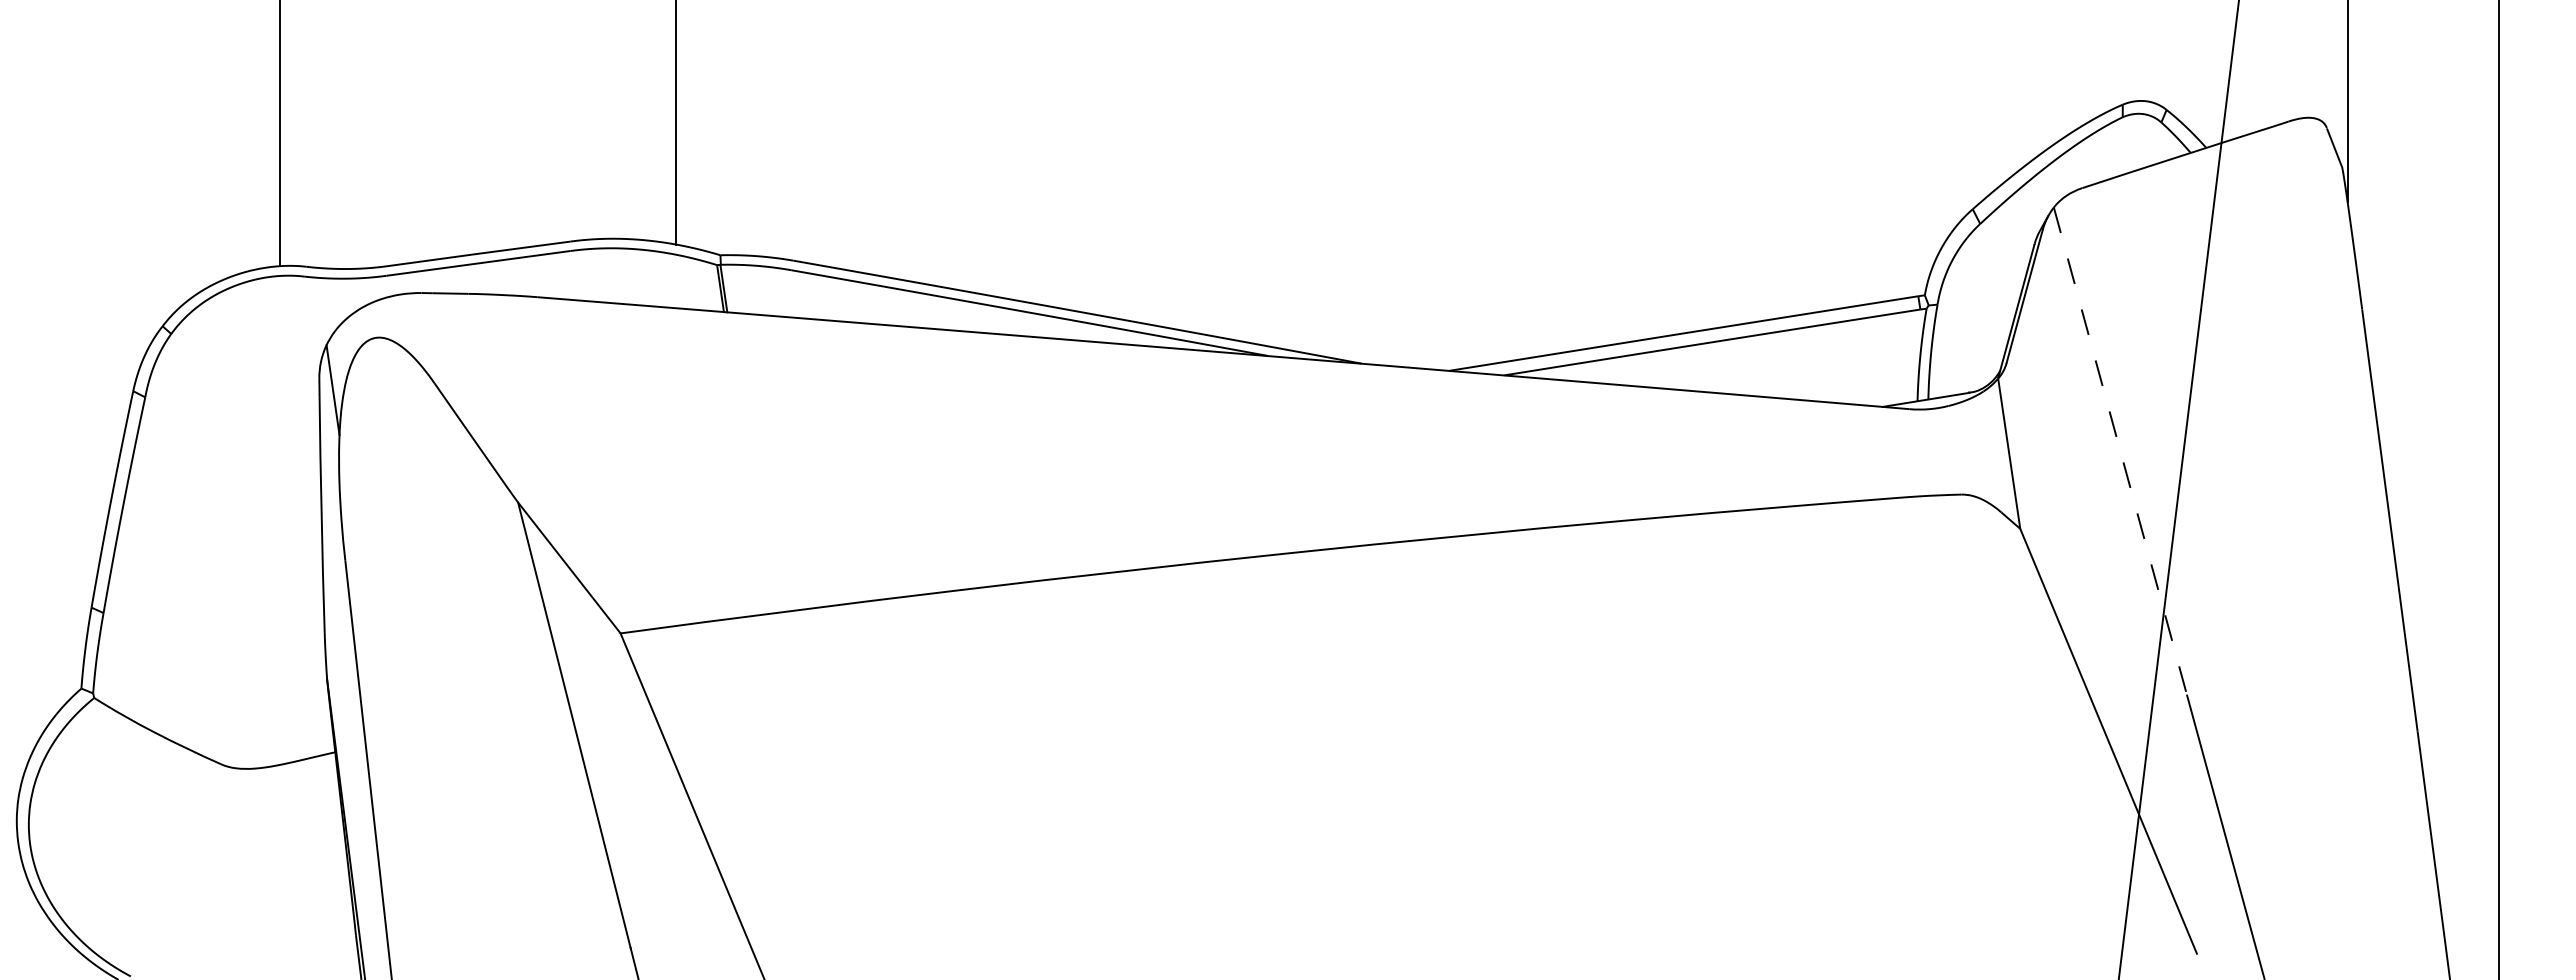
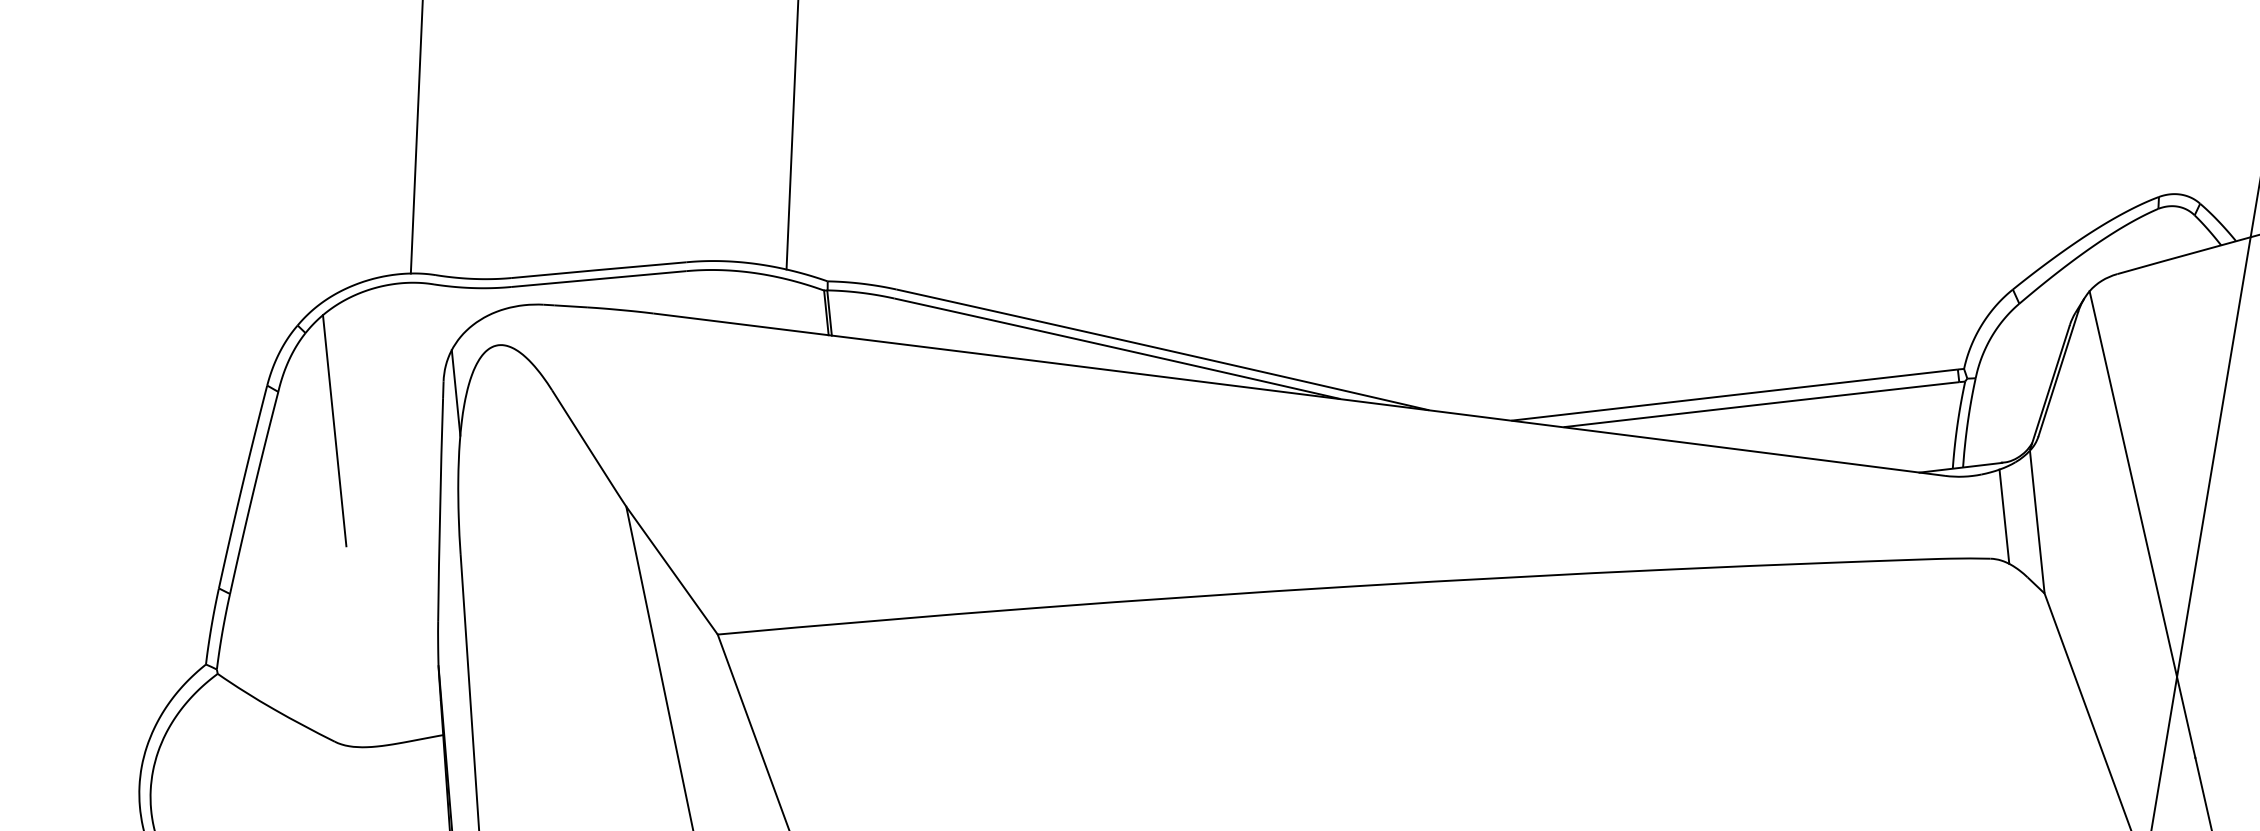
line: (206, 435) -> (334, 430), added
line: (1973, 449) -> (2003, 516), added
line: (2120, 451) -> (2142, 524), dashed -> solid

